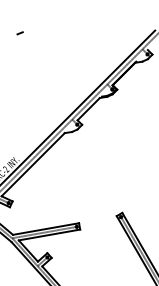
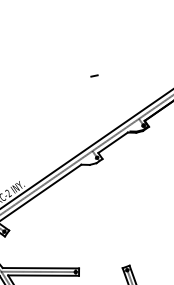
line: (19, 33) -> (93, 76), moved

